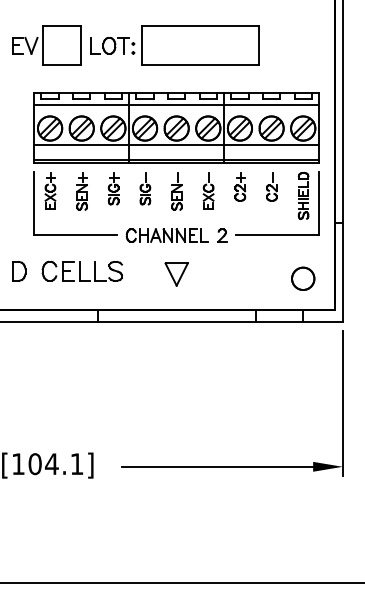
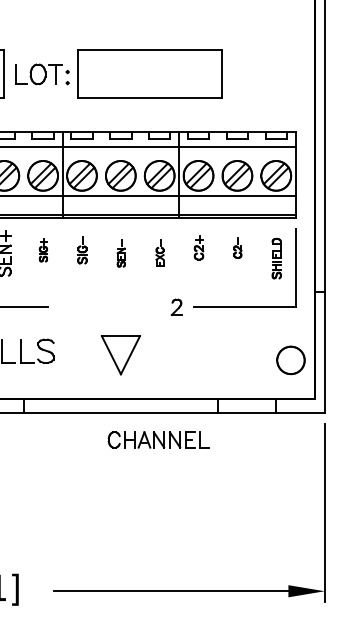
part: (240, 186) -> (199, 247), size x0.7
part: (271, 186) -> (237, 247), size x0.6
part: (113, 188) -> (43, 249), size x0.6
part: (145, 188) -> (82, 249), size x0.7
part: (208, 190) -> (159, 251), size x0.6
part: (176, 191) -> (120, 253), size x0.6
part: (303, 195) -> (276, 258), size x0.7
part: (166, 235) -> (157, 439), moved
part: (176, 274) -> (120, 355), size x1.4
part: (303, 278) -> (291, 360), moved

